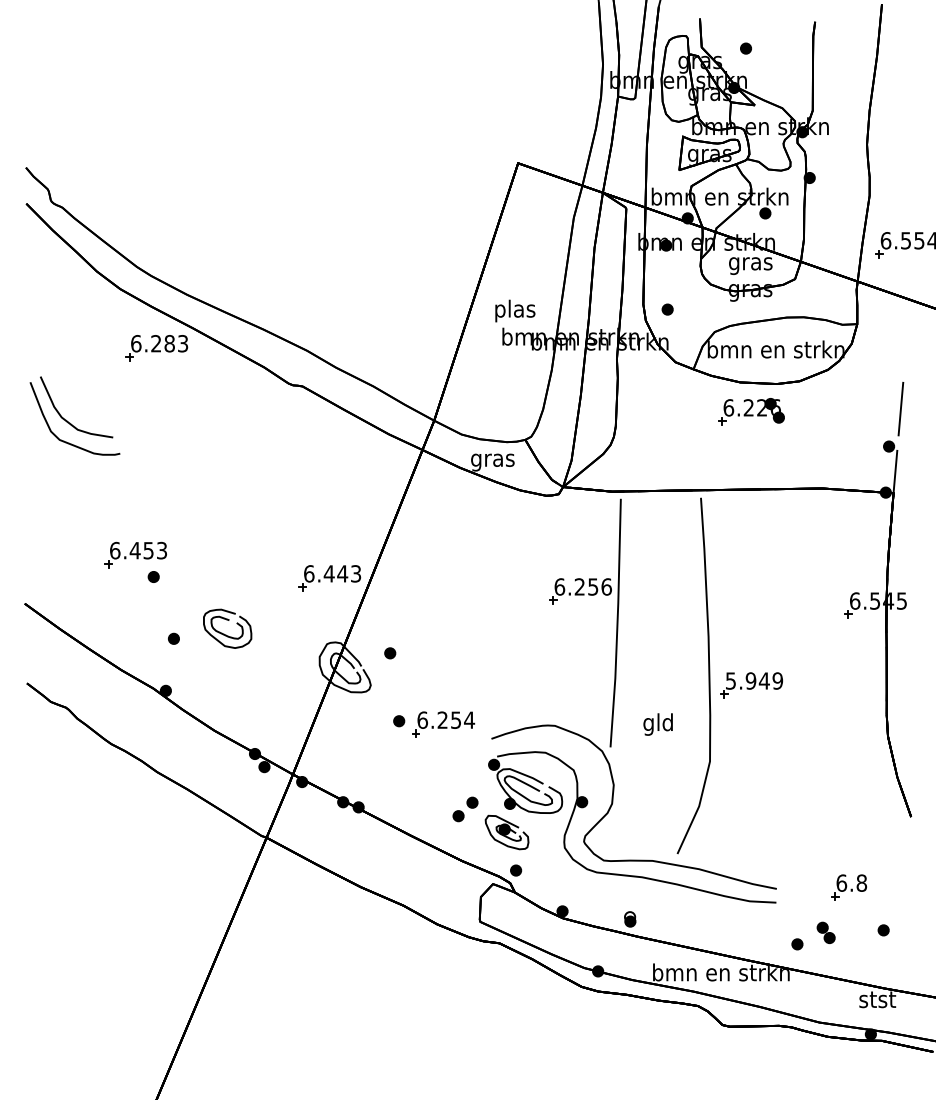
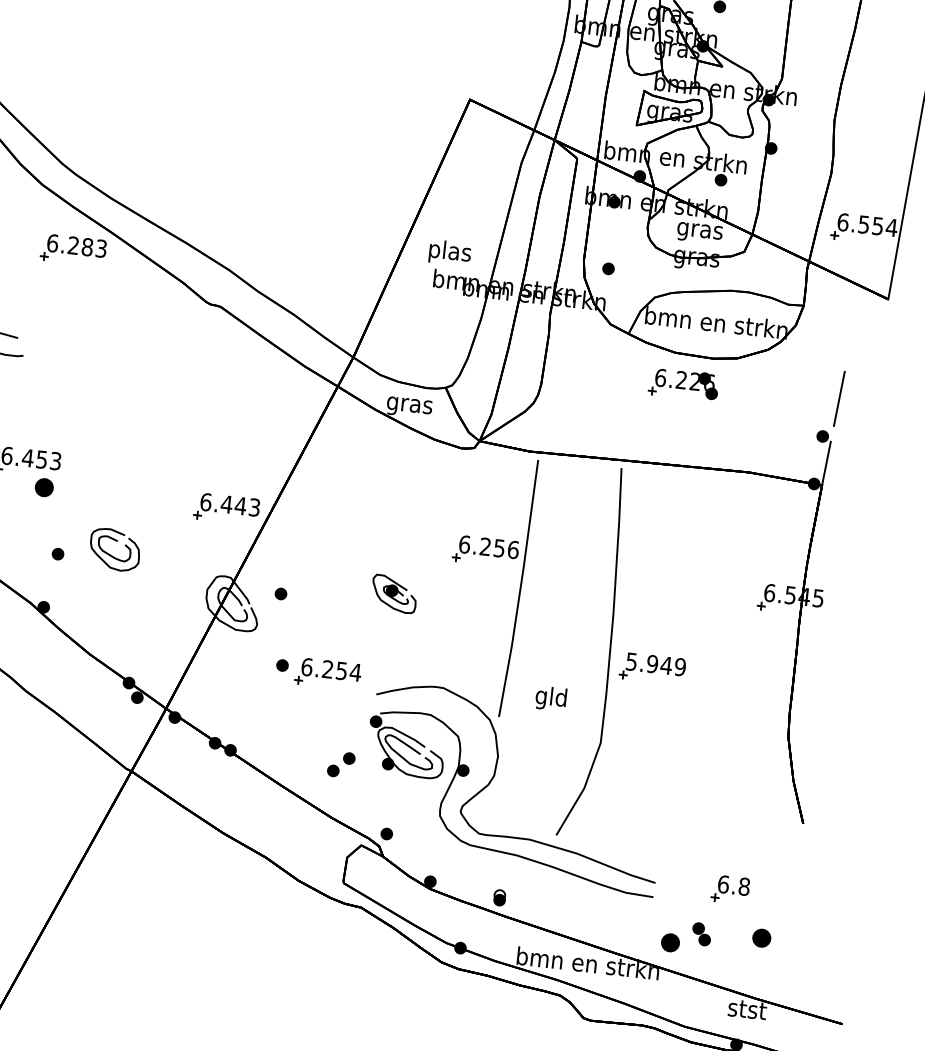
part: (153, 576) -> (43, 487), size x1.6
part: (506, 832) -> (393, 594), moved
part: (883, 930) -> (761, 938), size x1.6
part: (797, 944) -> (670, 943), size x1.6

